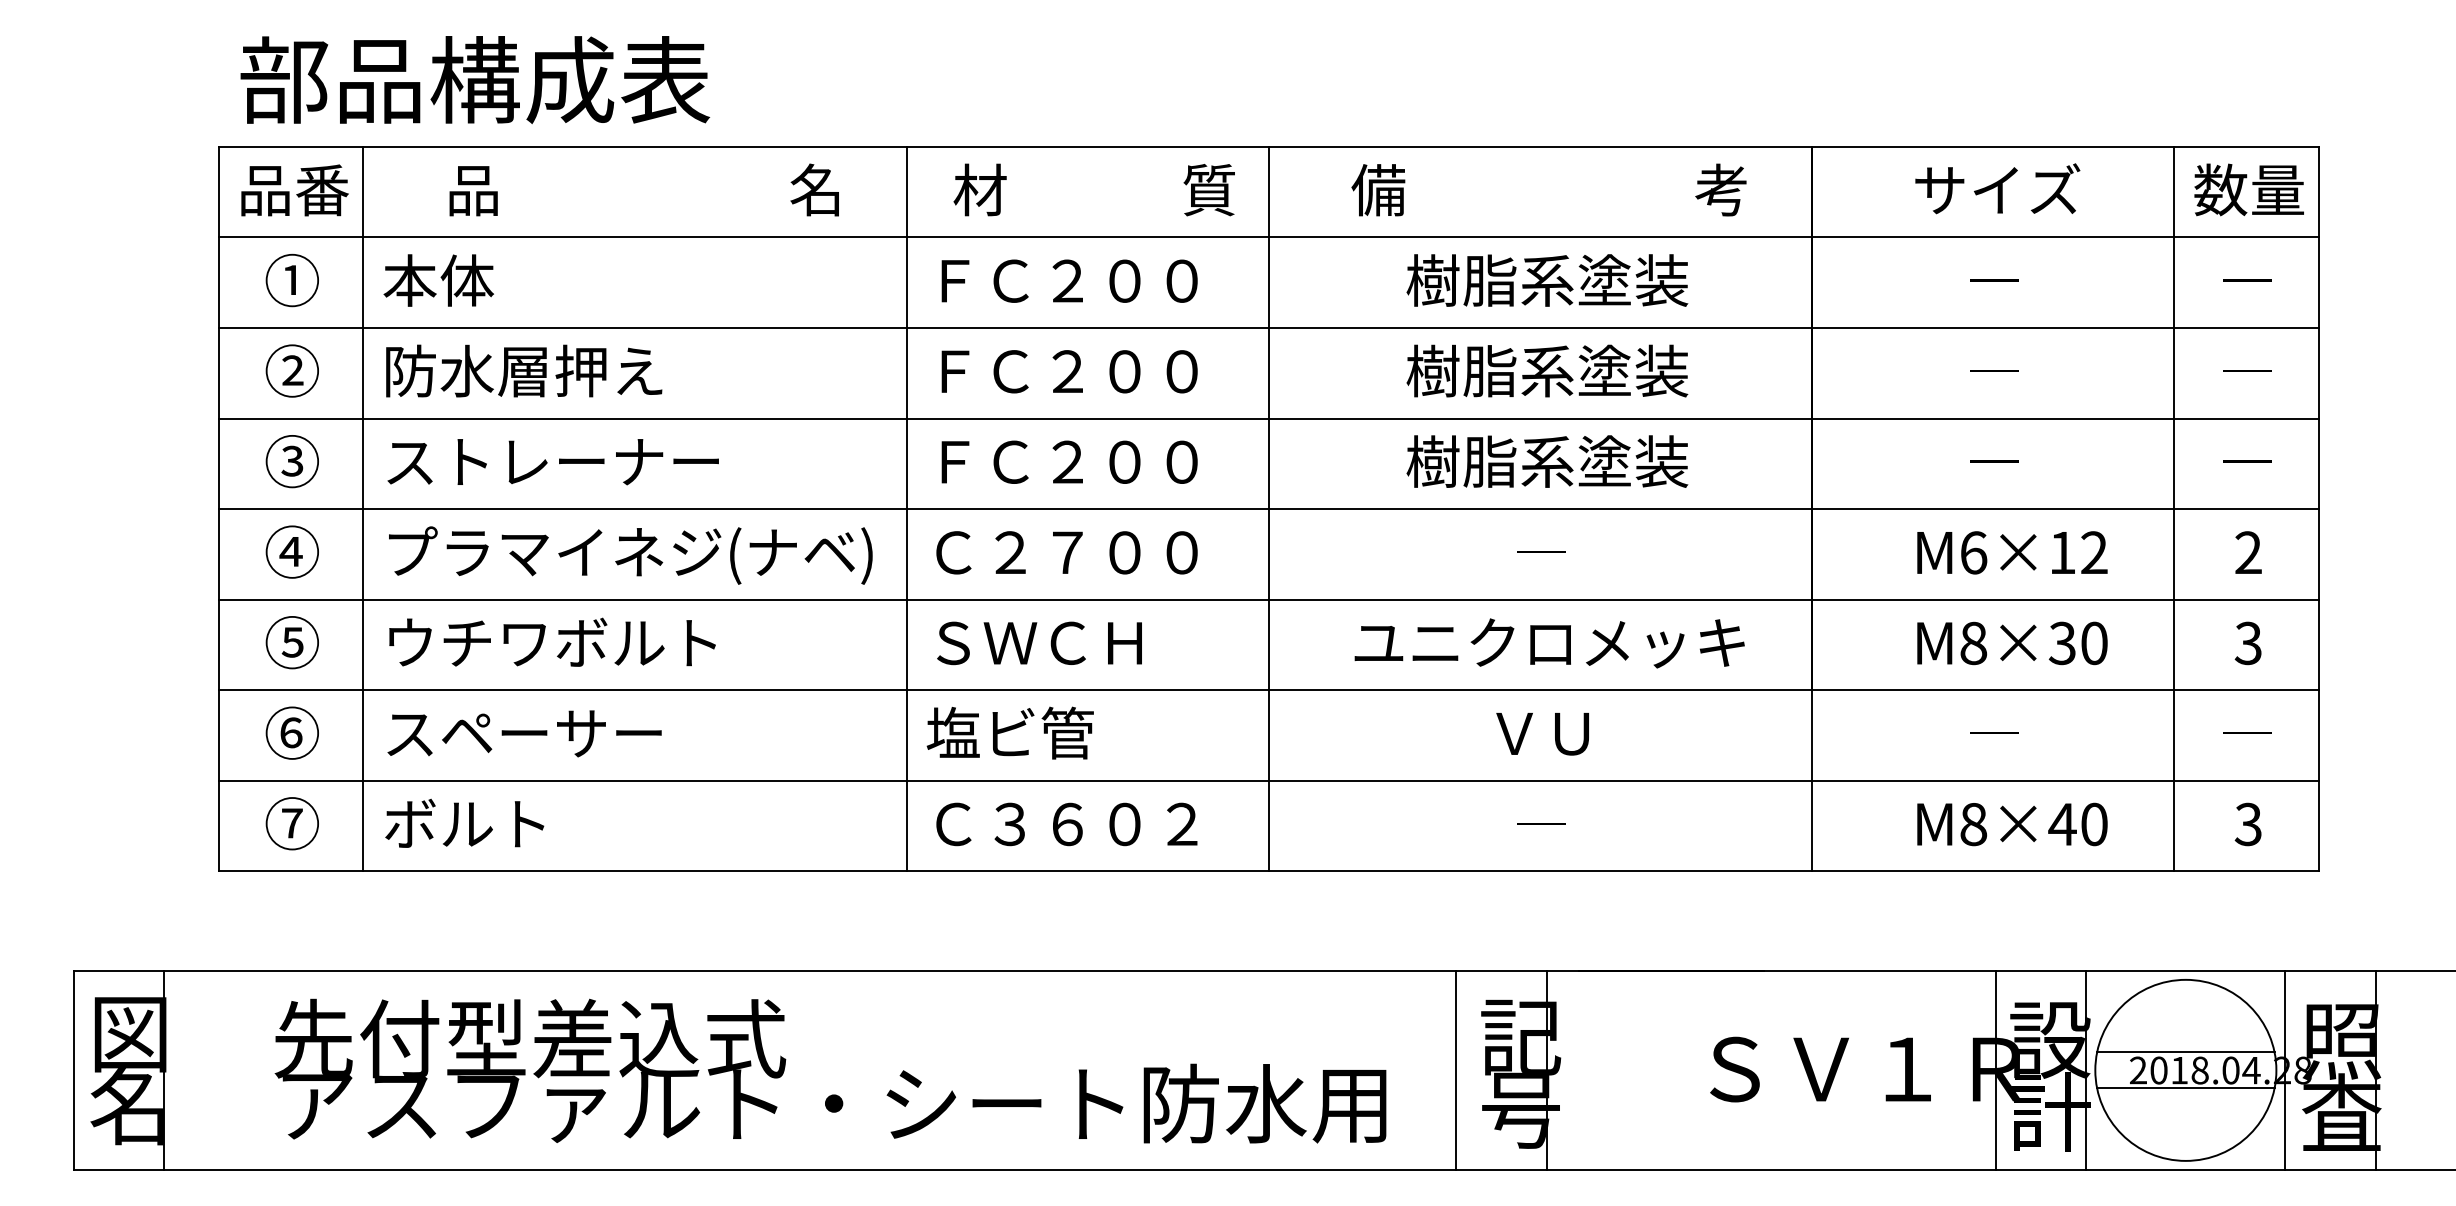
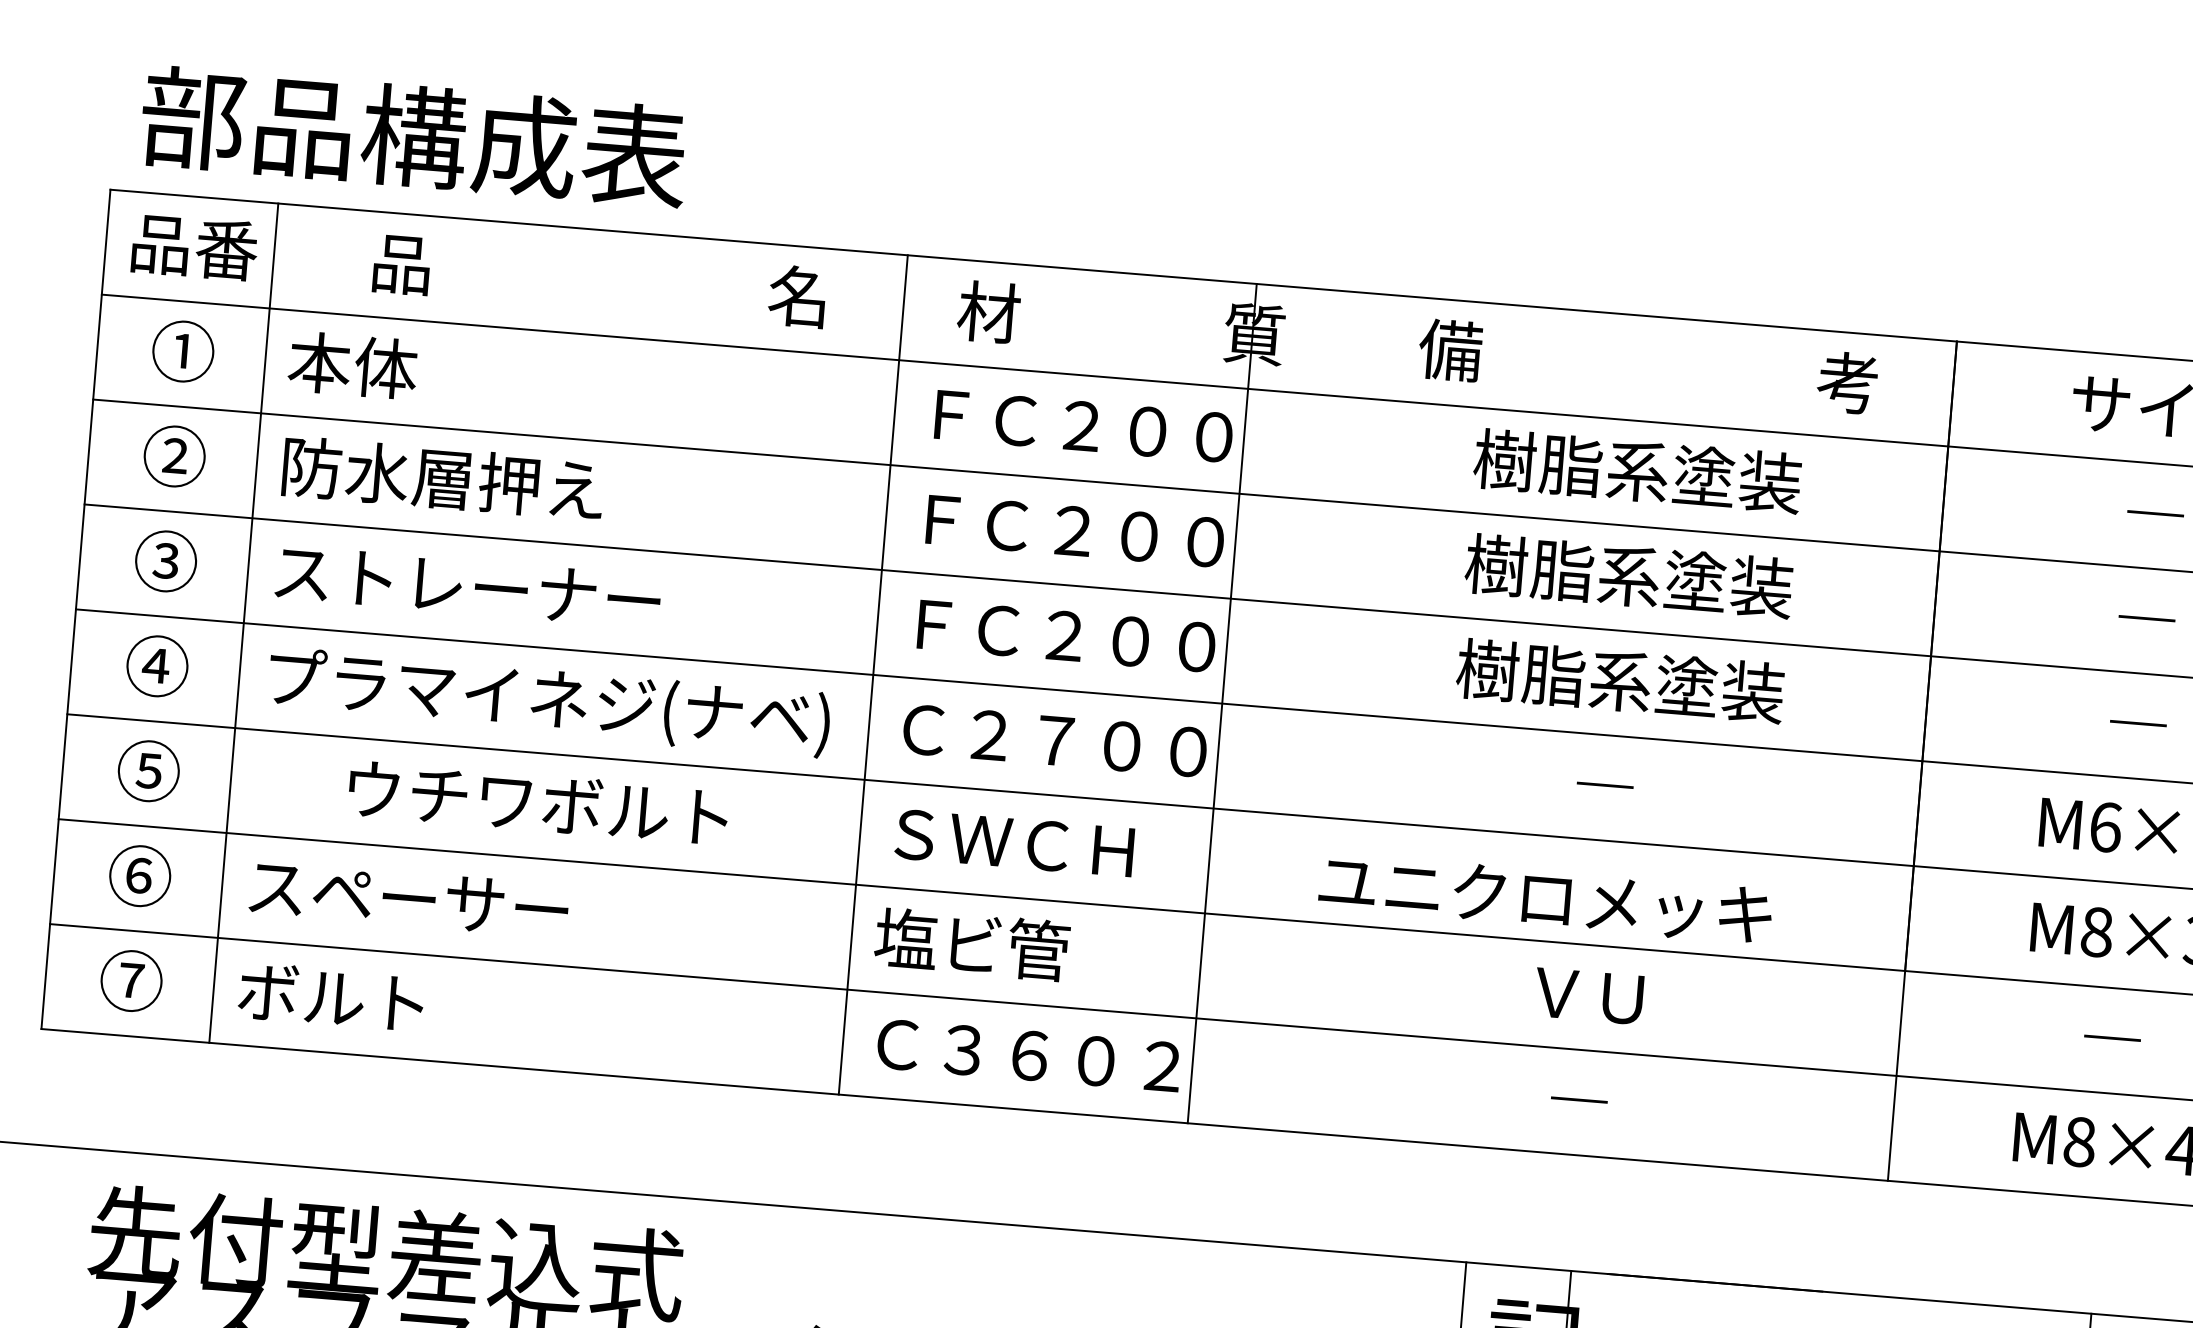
line: (1268, 508) -> (1222, 702), moved
text: (552, 641) -> (538, 801), moved
text: (1549, 643) -> (1545, 898), moved

